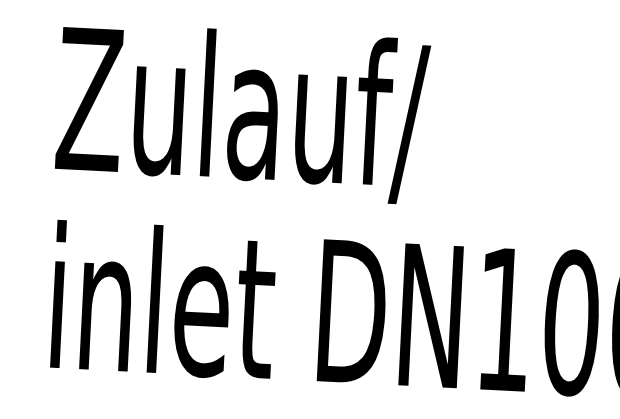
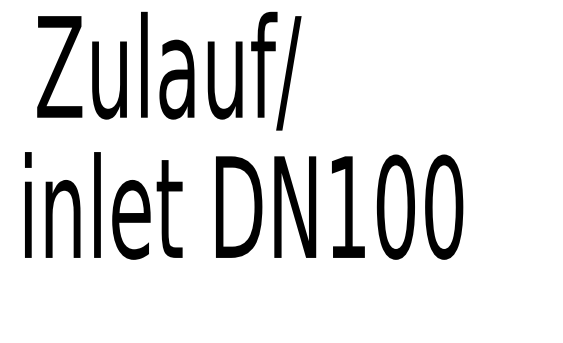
text: (242, 112) -> (169, 70), moved

